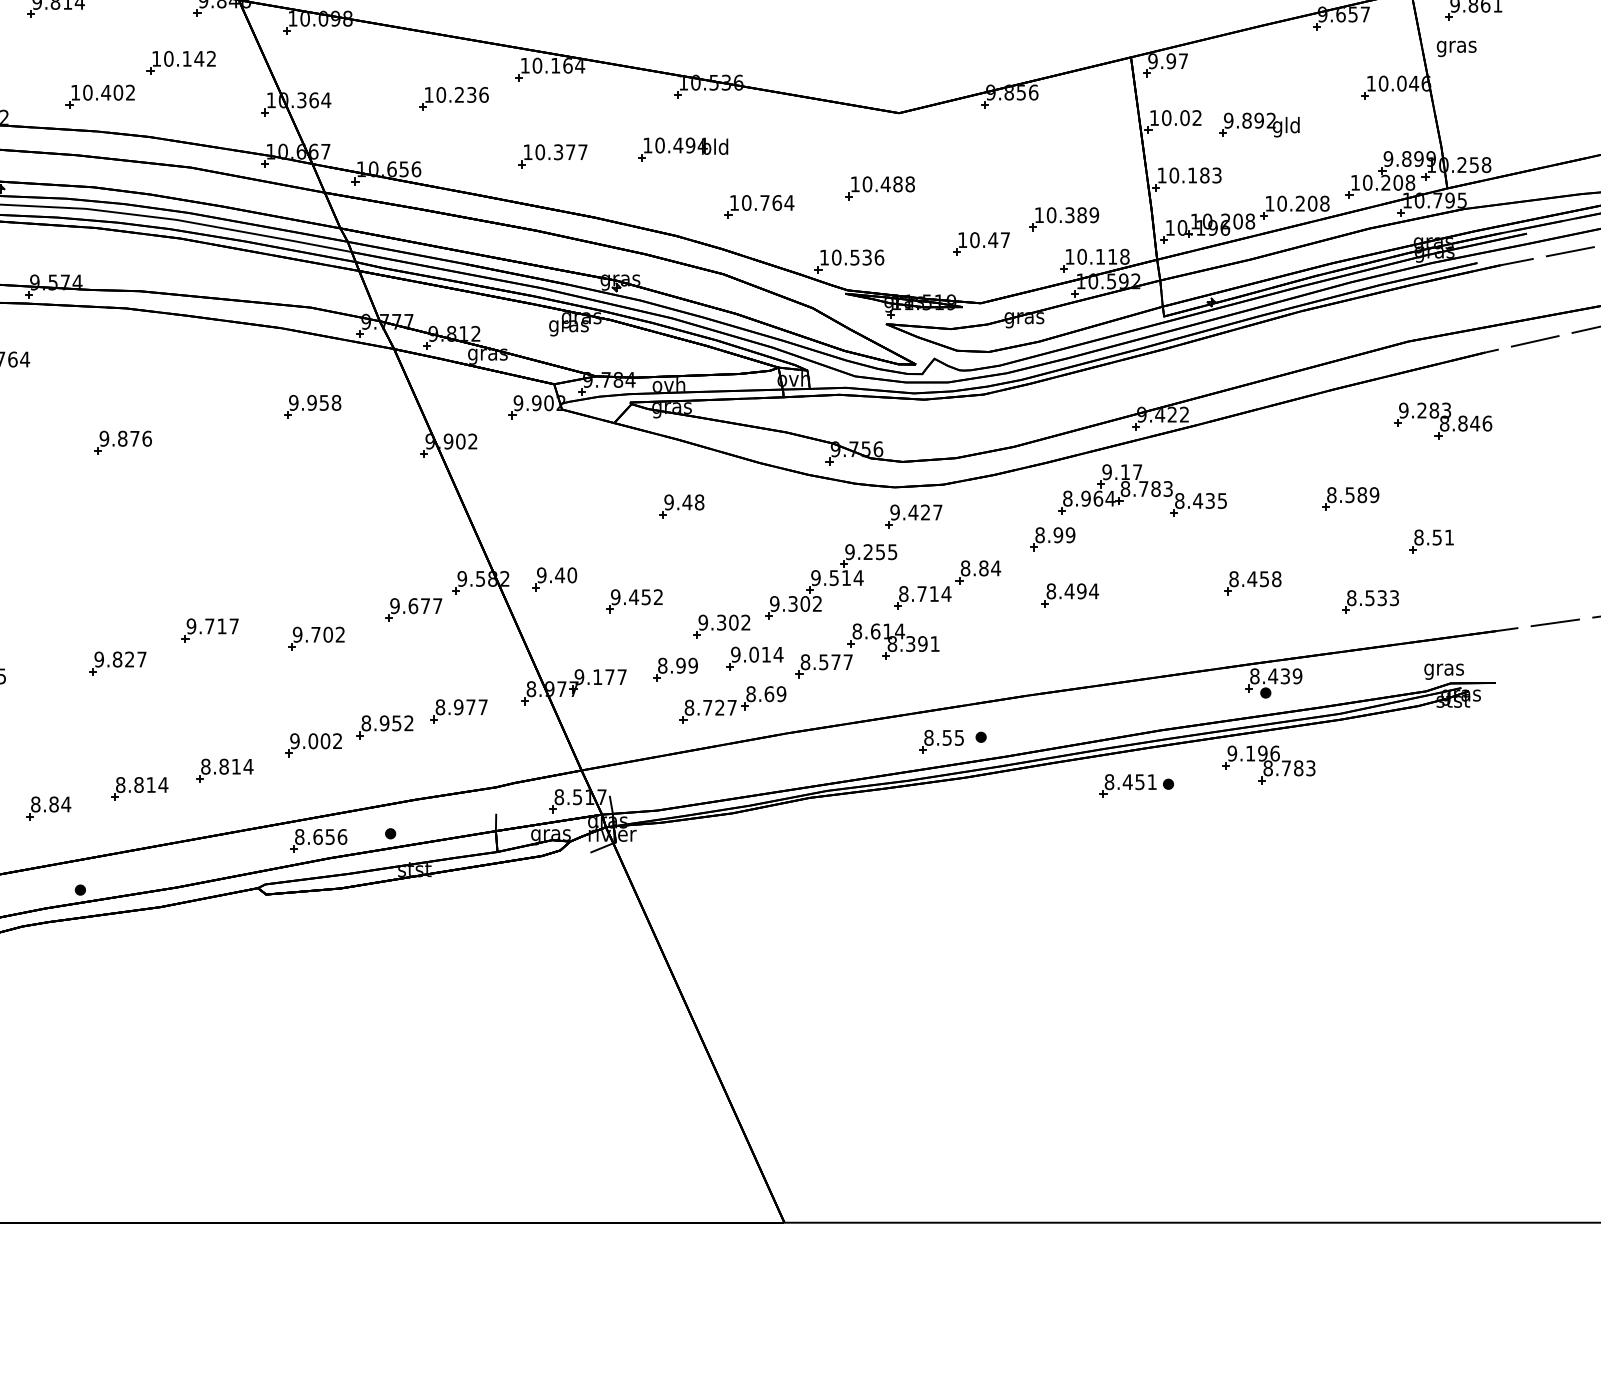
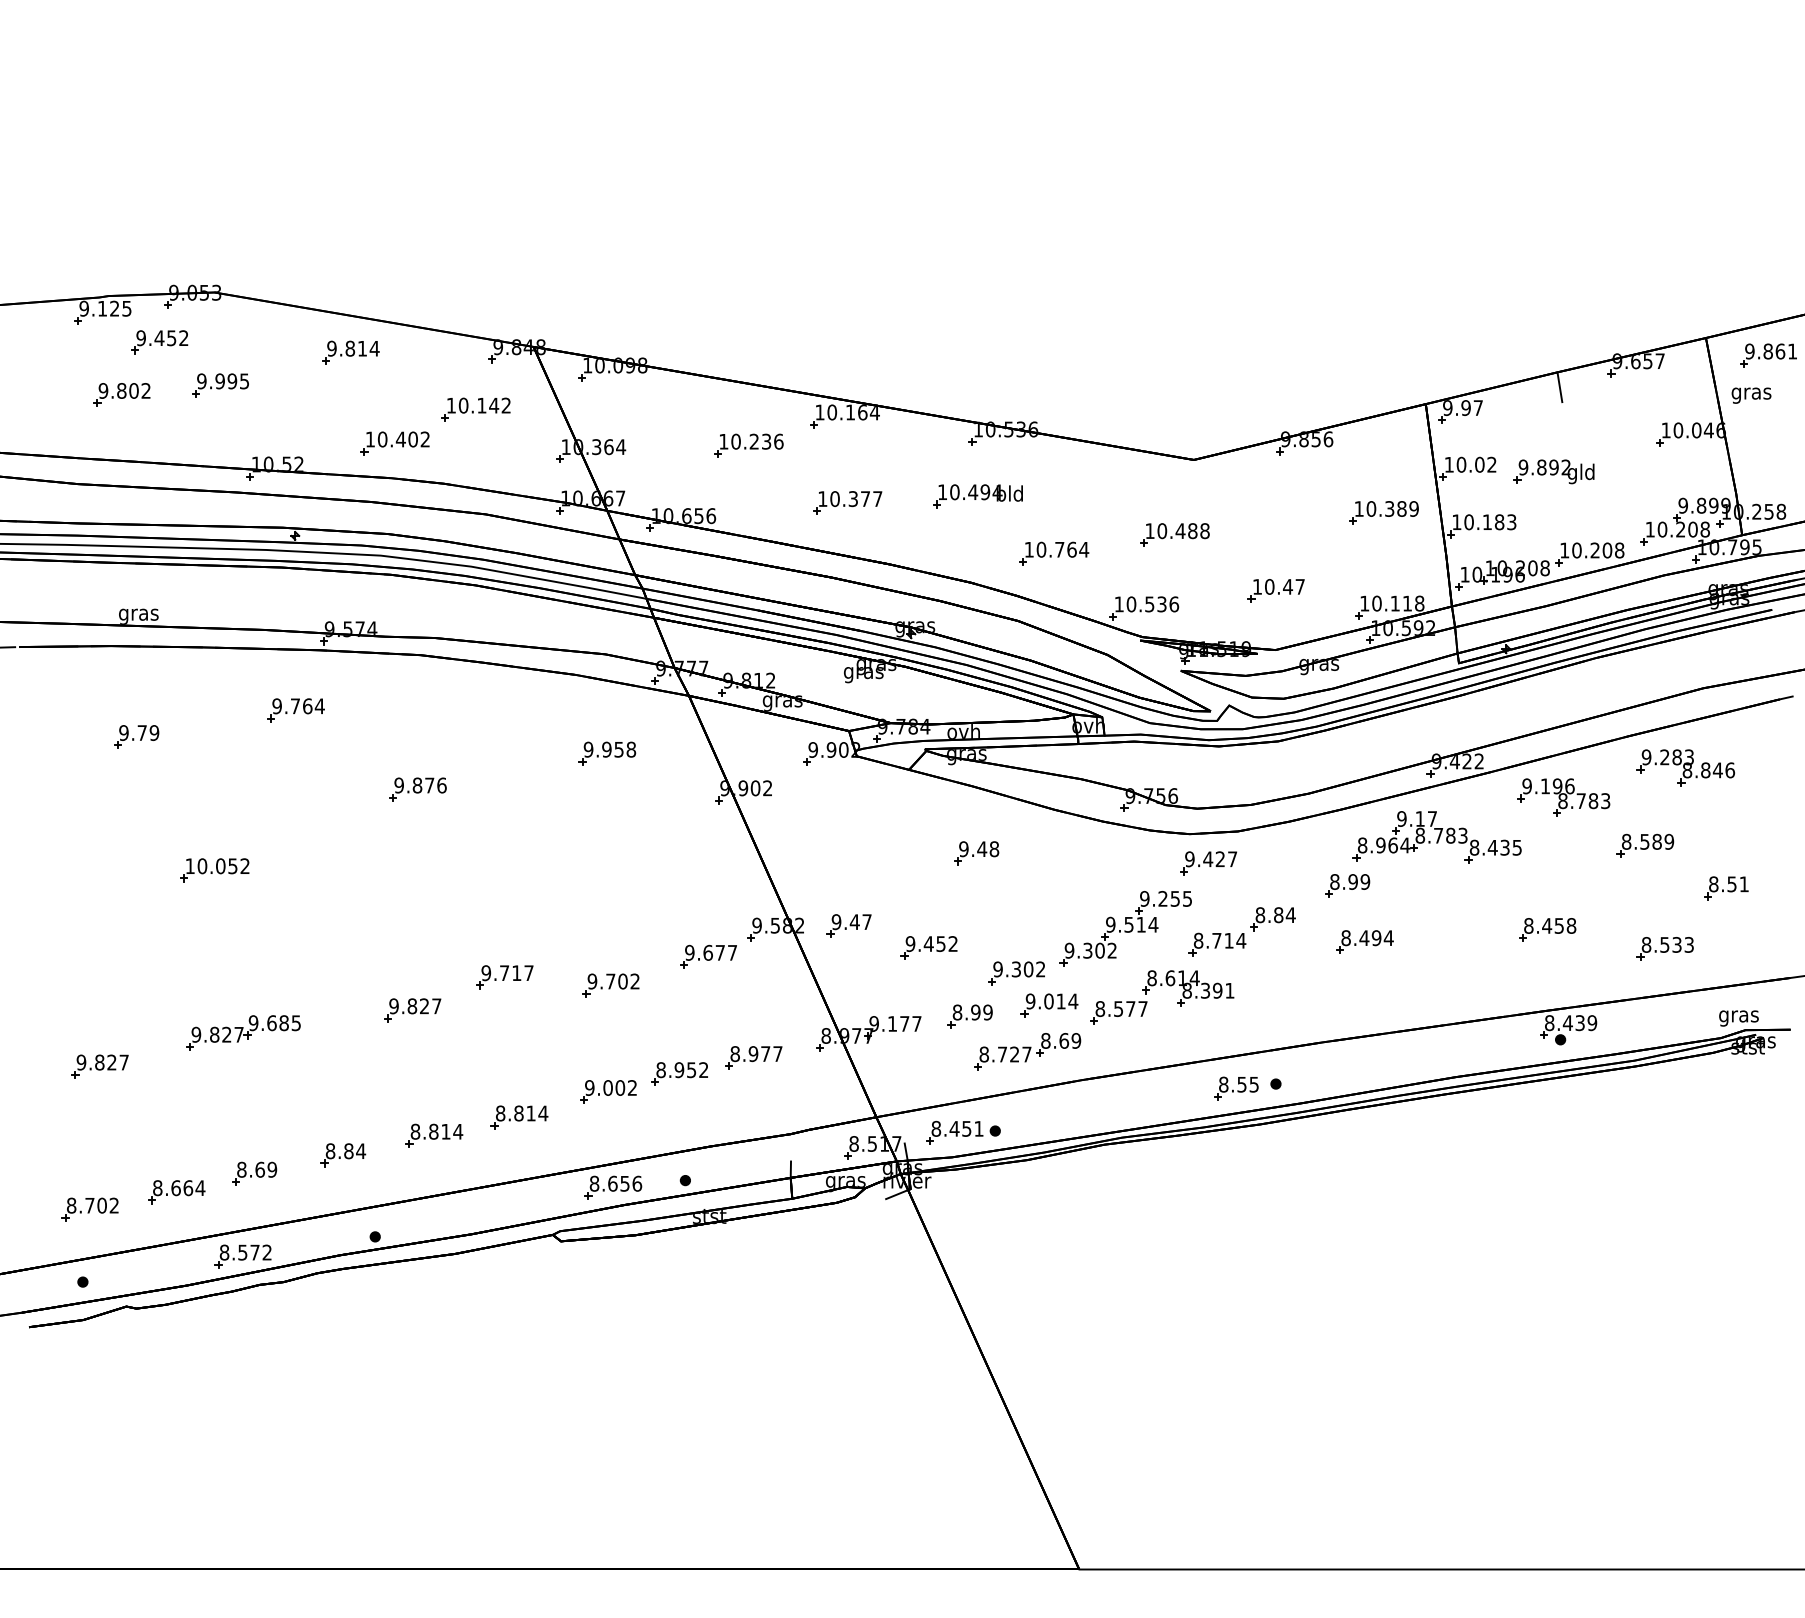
line: (1264, 40) -> (1559, 387), added
part: (1063, 218) -> (1383, 512), moved
part: (1442, 420) -> (1685, 767), moved
text: (571, 575) -> (866, 922), 9.40 -> 9.47
part: (1268, 764) -> (1563, 797), moved
part: (1136, 785) -> (963, 1132), moved

